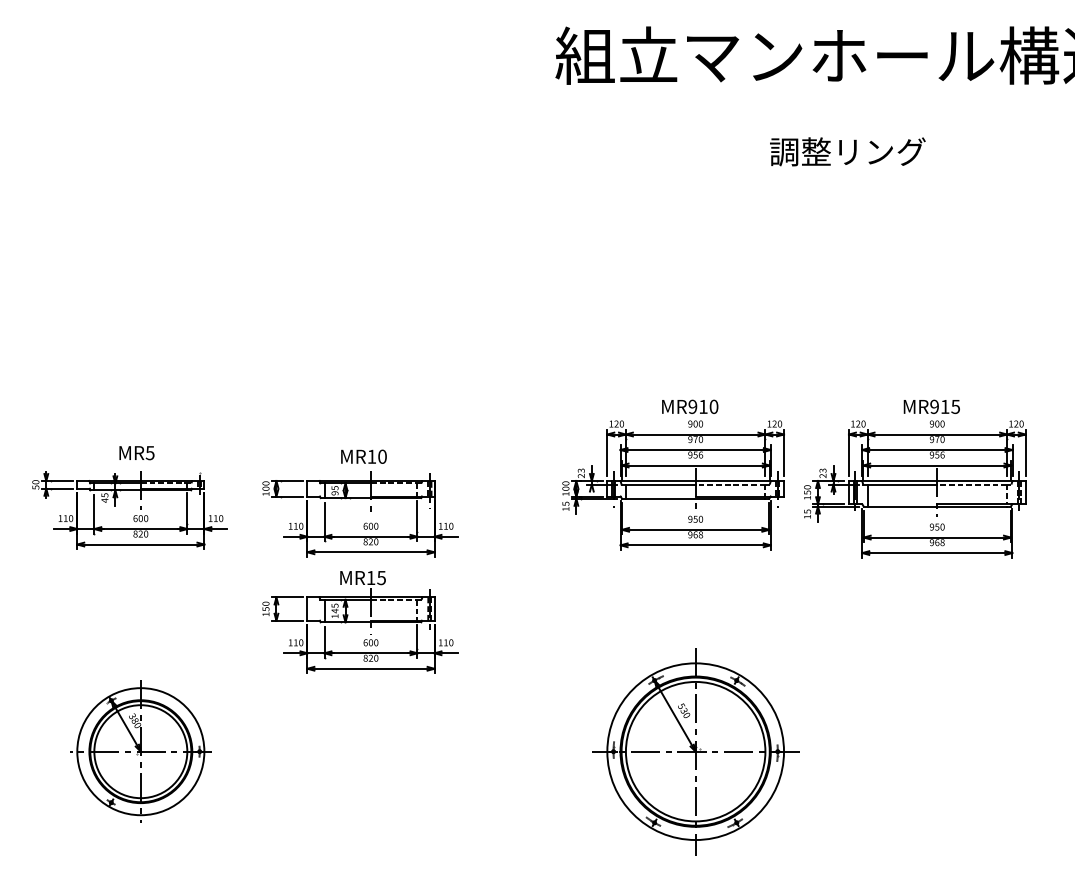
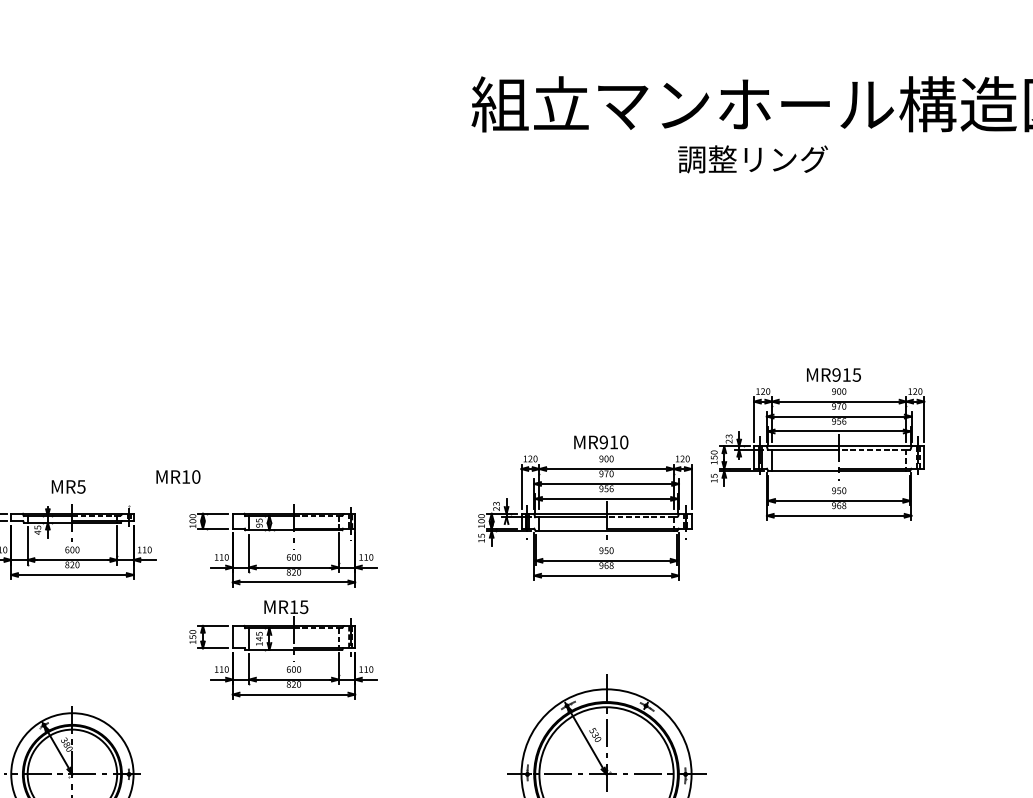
text: (847, 151) -> (752, 159), moved
text: (363, 456) -> (177, 476), moved
part: (915, 478) -> (818, 443), moved

